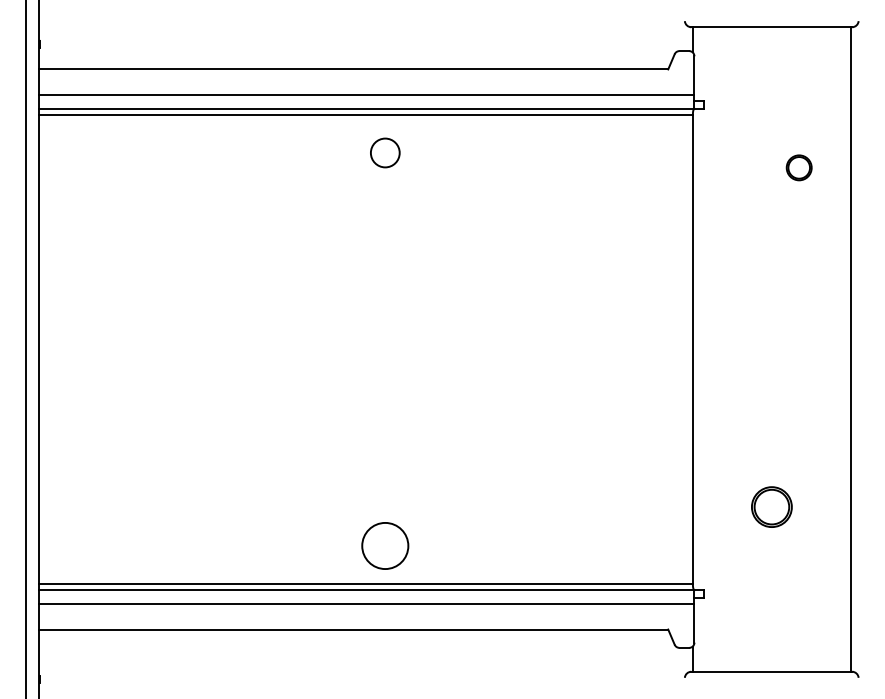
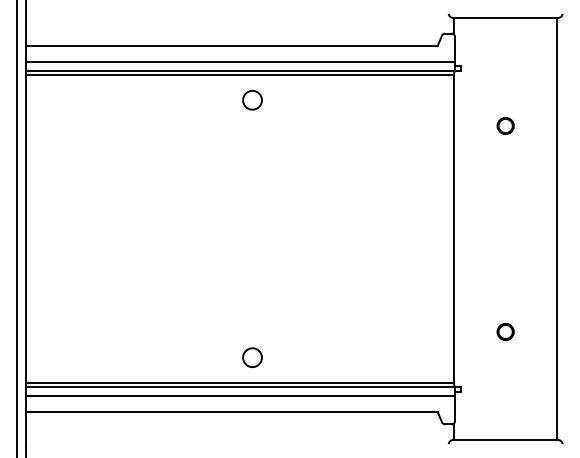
circle: (798, 168) -> (505, 126), moved
circle: (771, 505) -> (505, 331), size x0.62
circle: (385, 545) -> (252, 357), size x0.62

